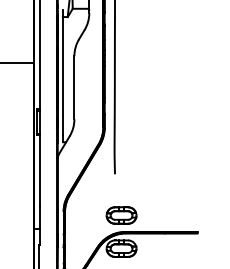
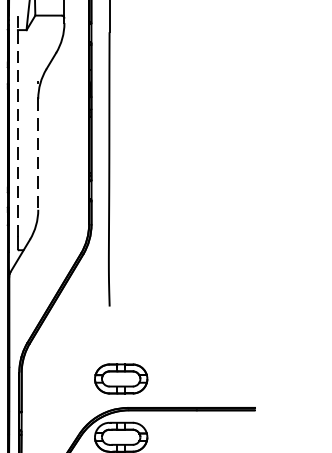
line: (62, 74) -> (17, 131), solid -> dashed
line: (74, 87) -> (38, 153), solid -> dashed

